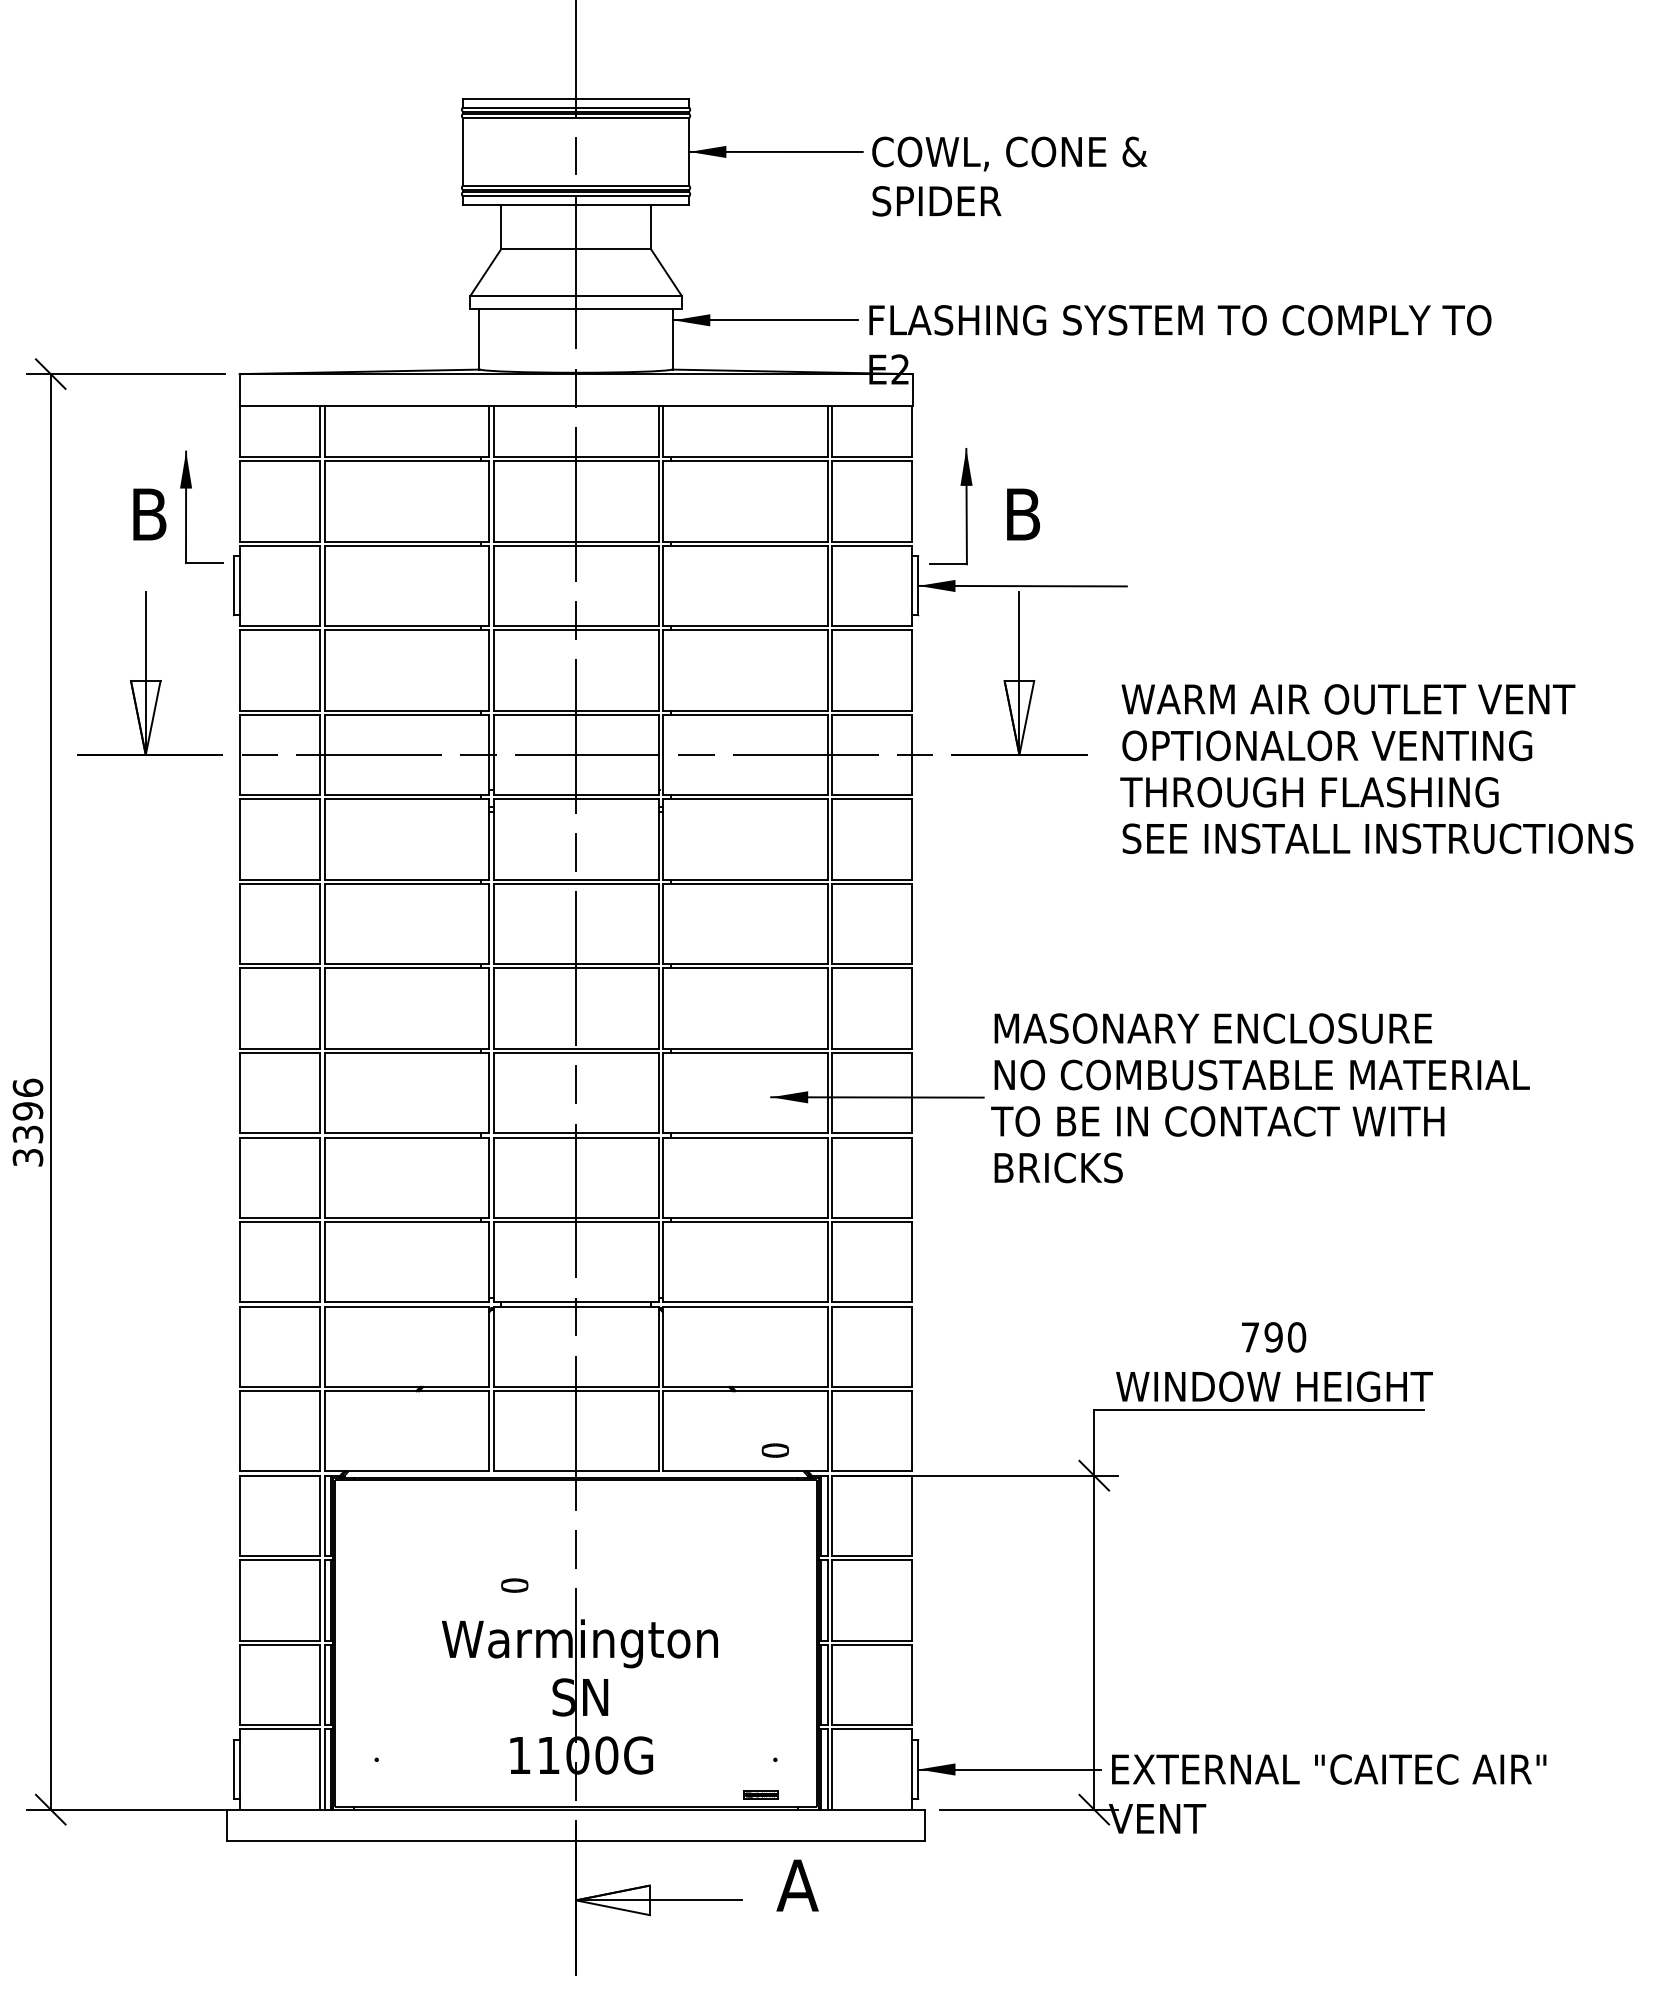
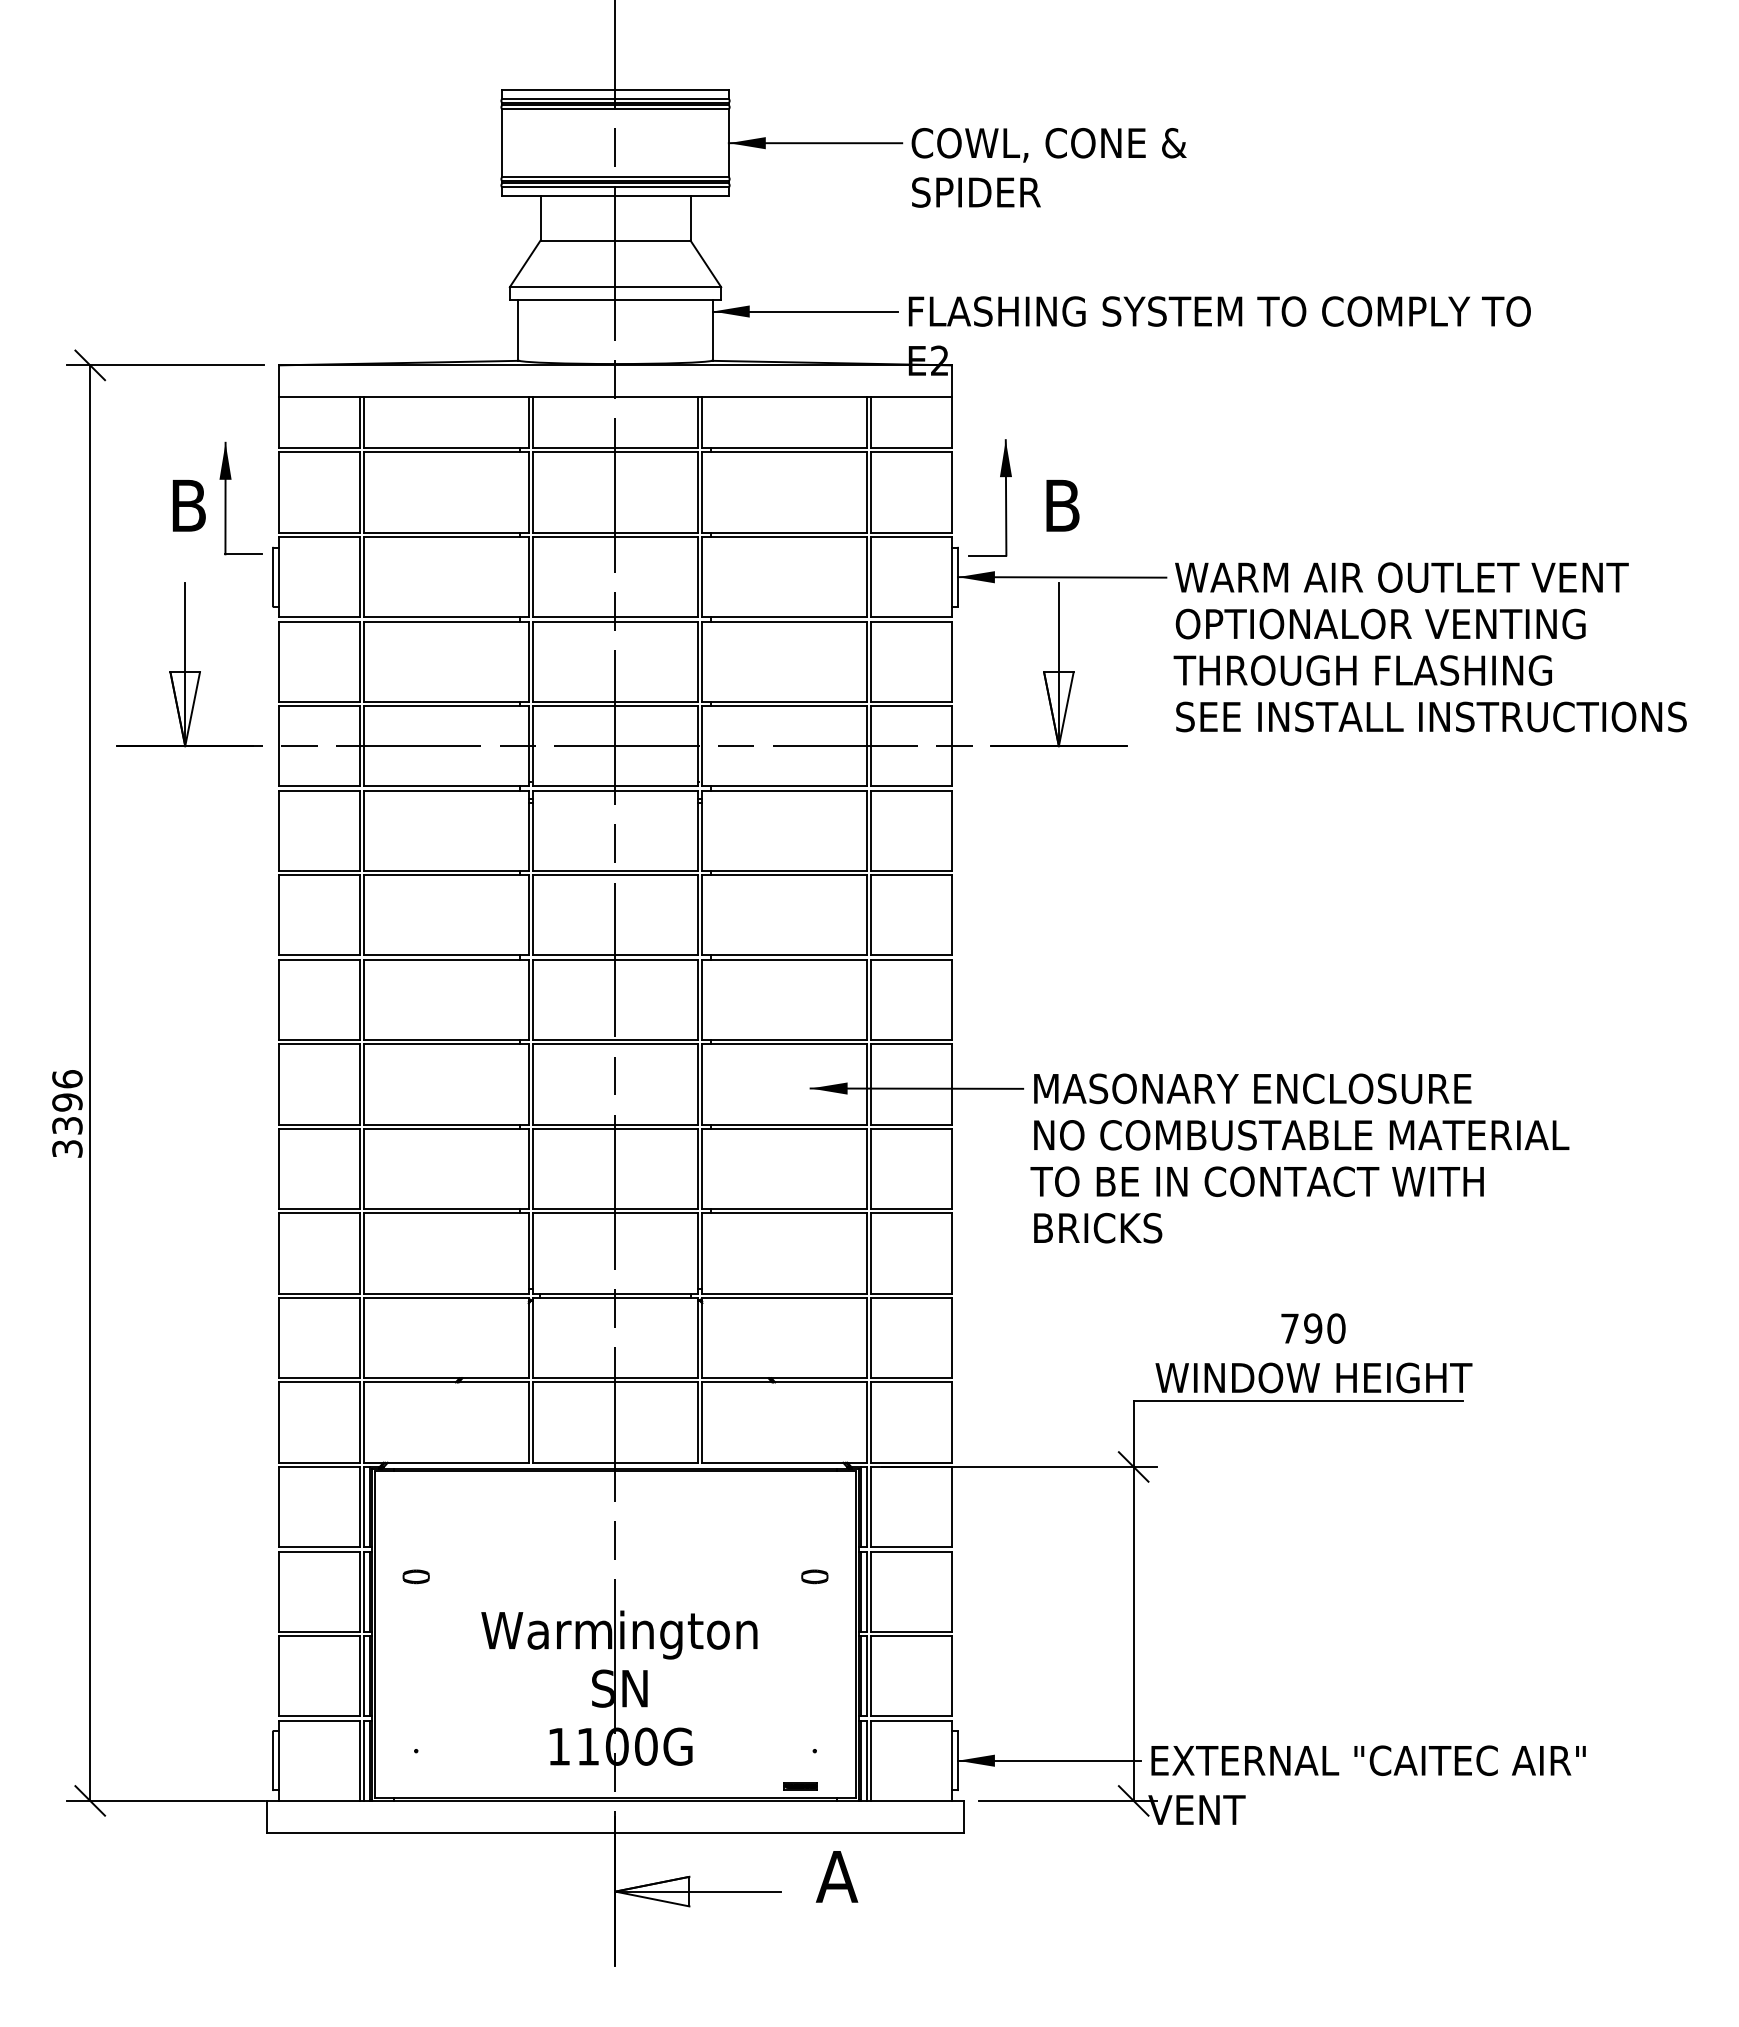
text: (1376, 769) -> (1429, 647), moved
text: (1260, 1098) -> (1299, 1158), moved
part: (775, 1450) -> (814, 1576), moved
part: (514, 1585) -> (415, 1576), moved

